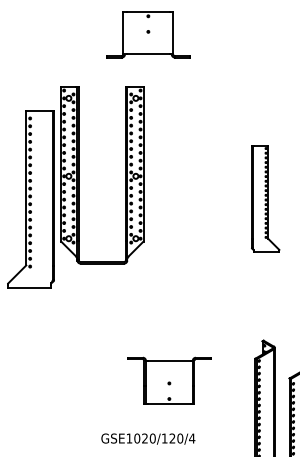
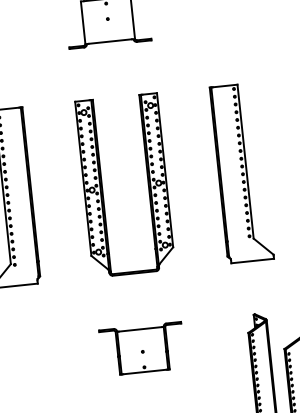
part: (79, 175) -> (102, 188), moved
part: (265, 199) -> (241, 173), size x1.67
part: (169, 380) -> (142, 348), moved

